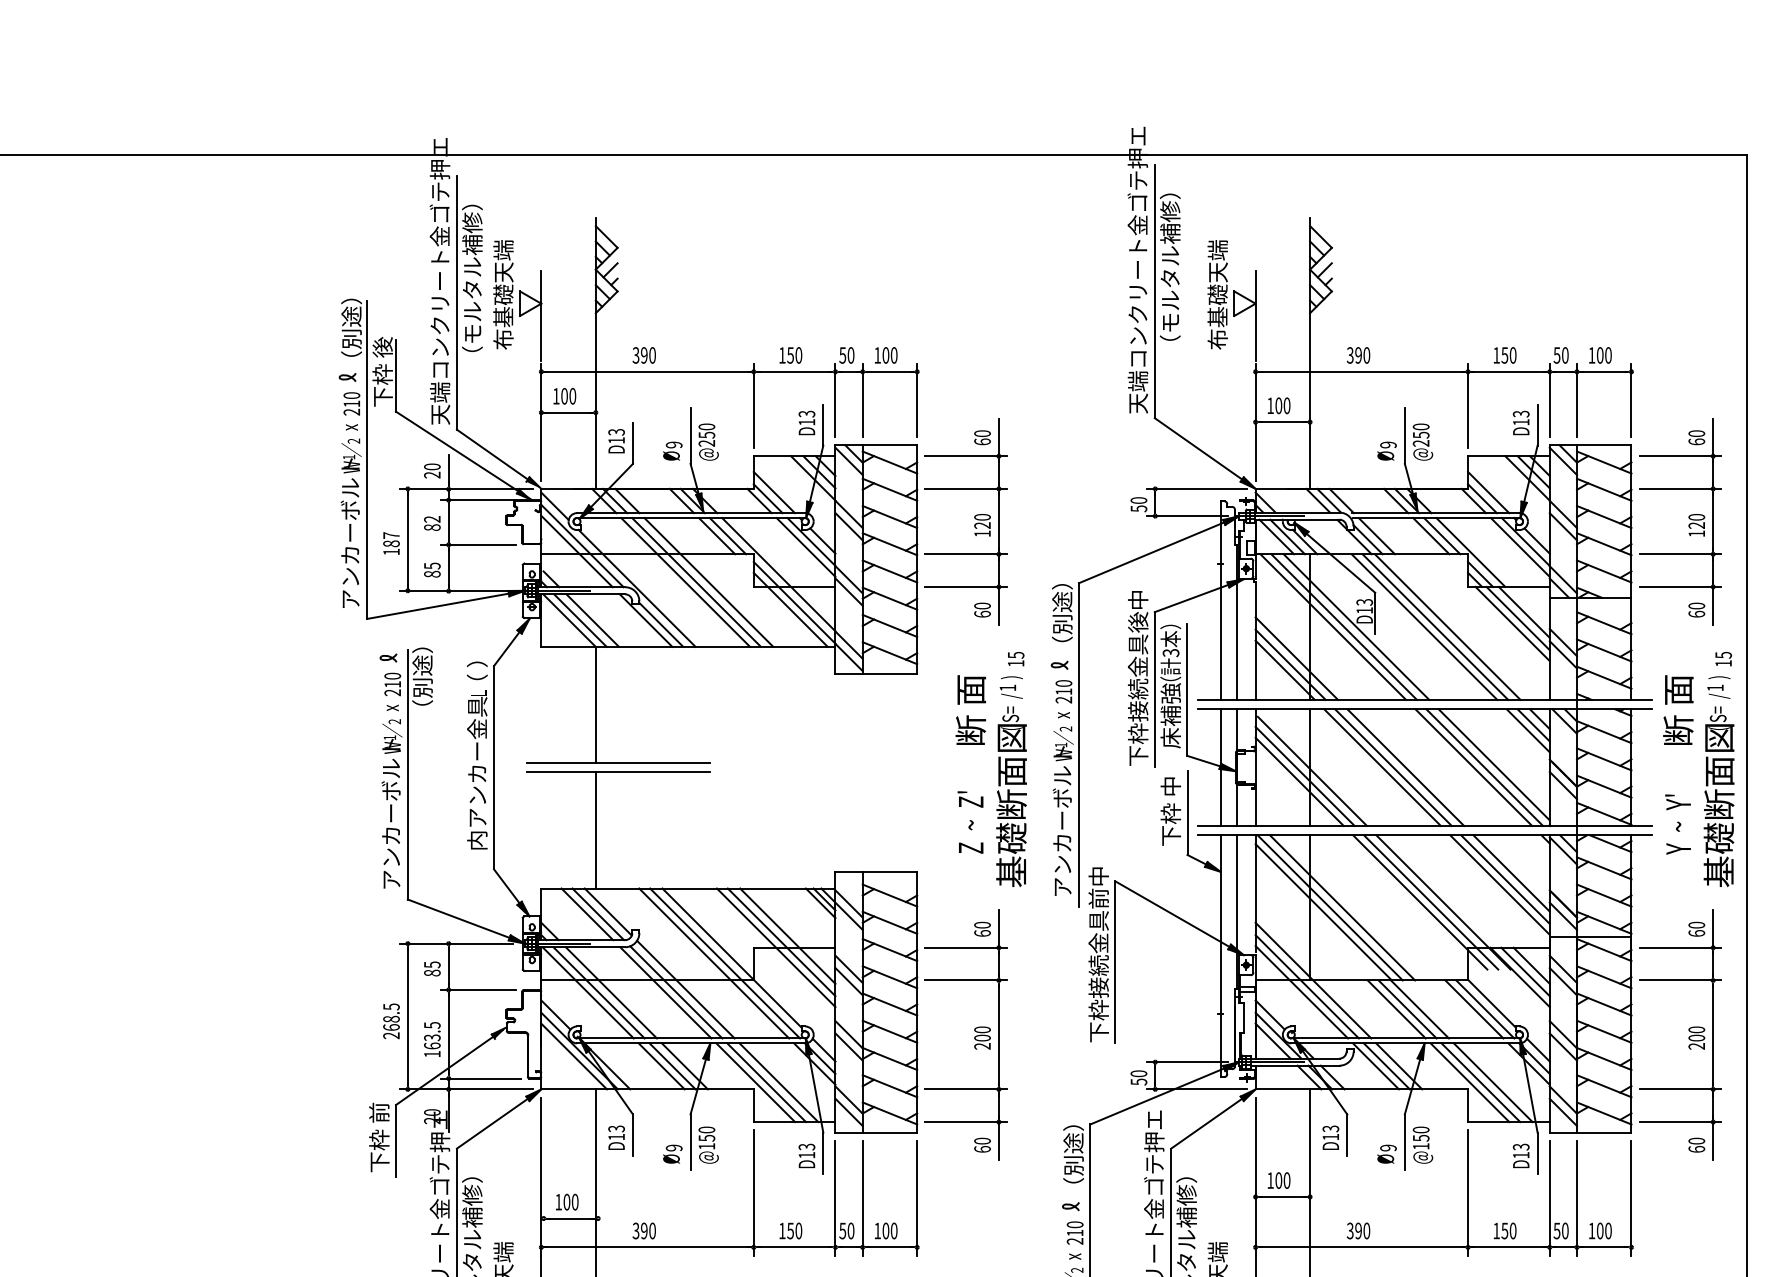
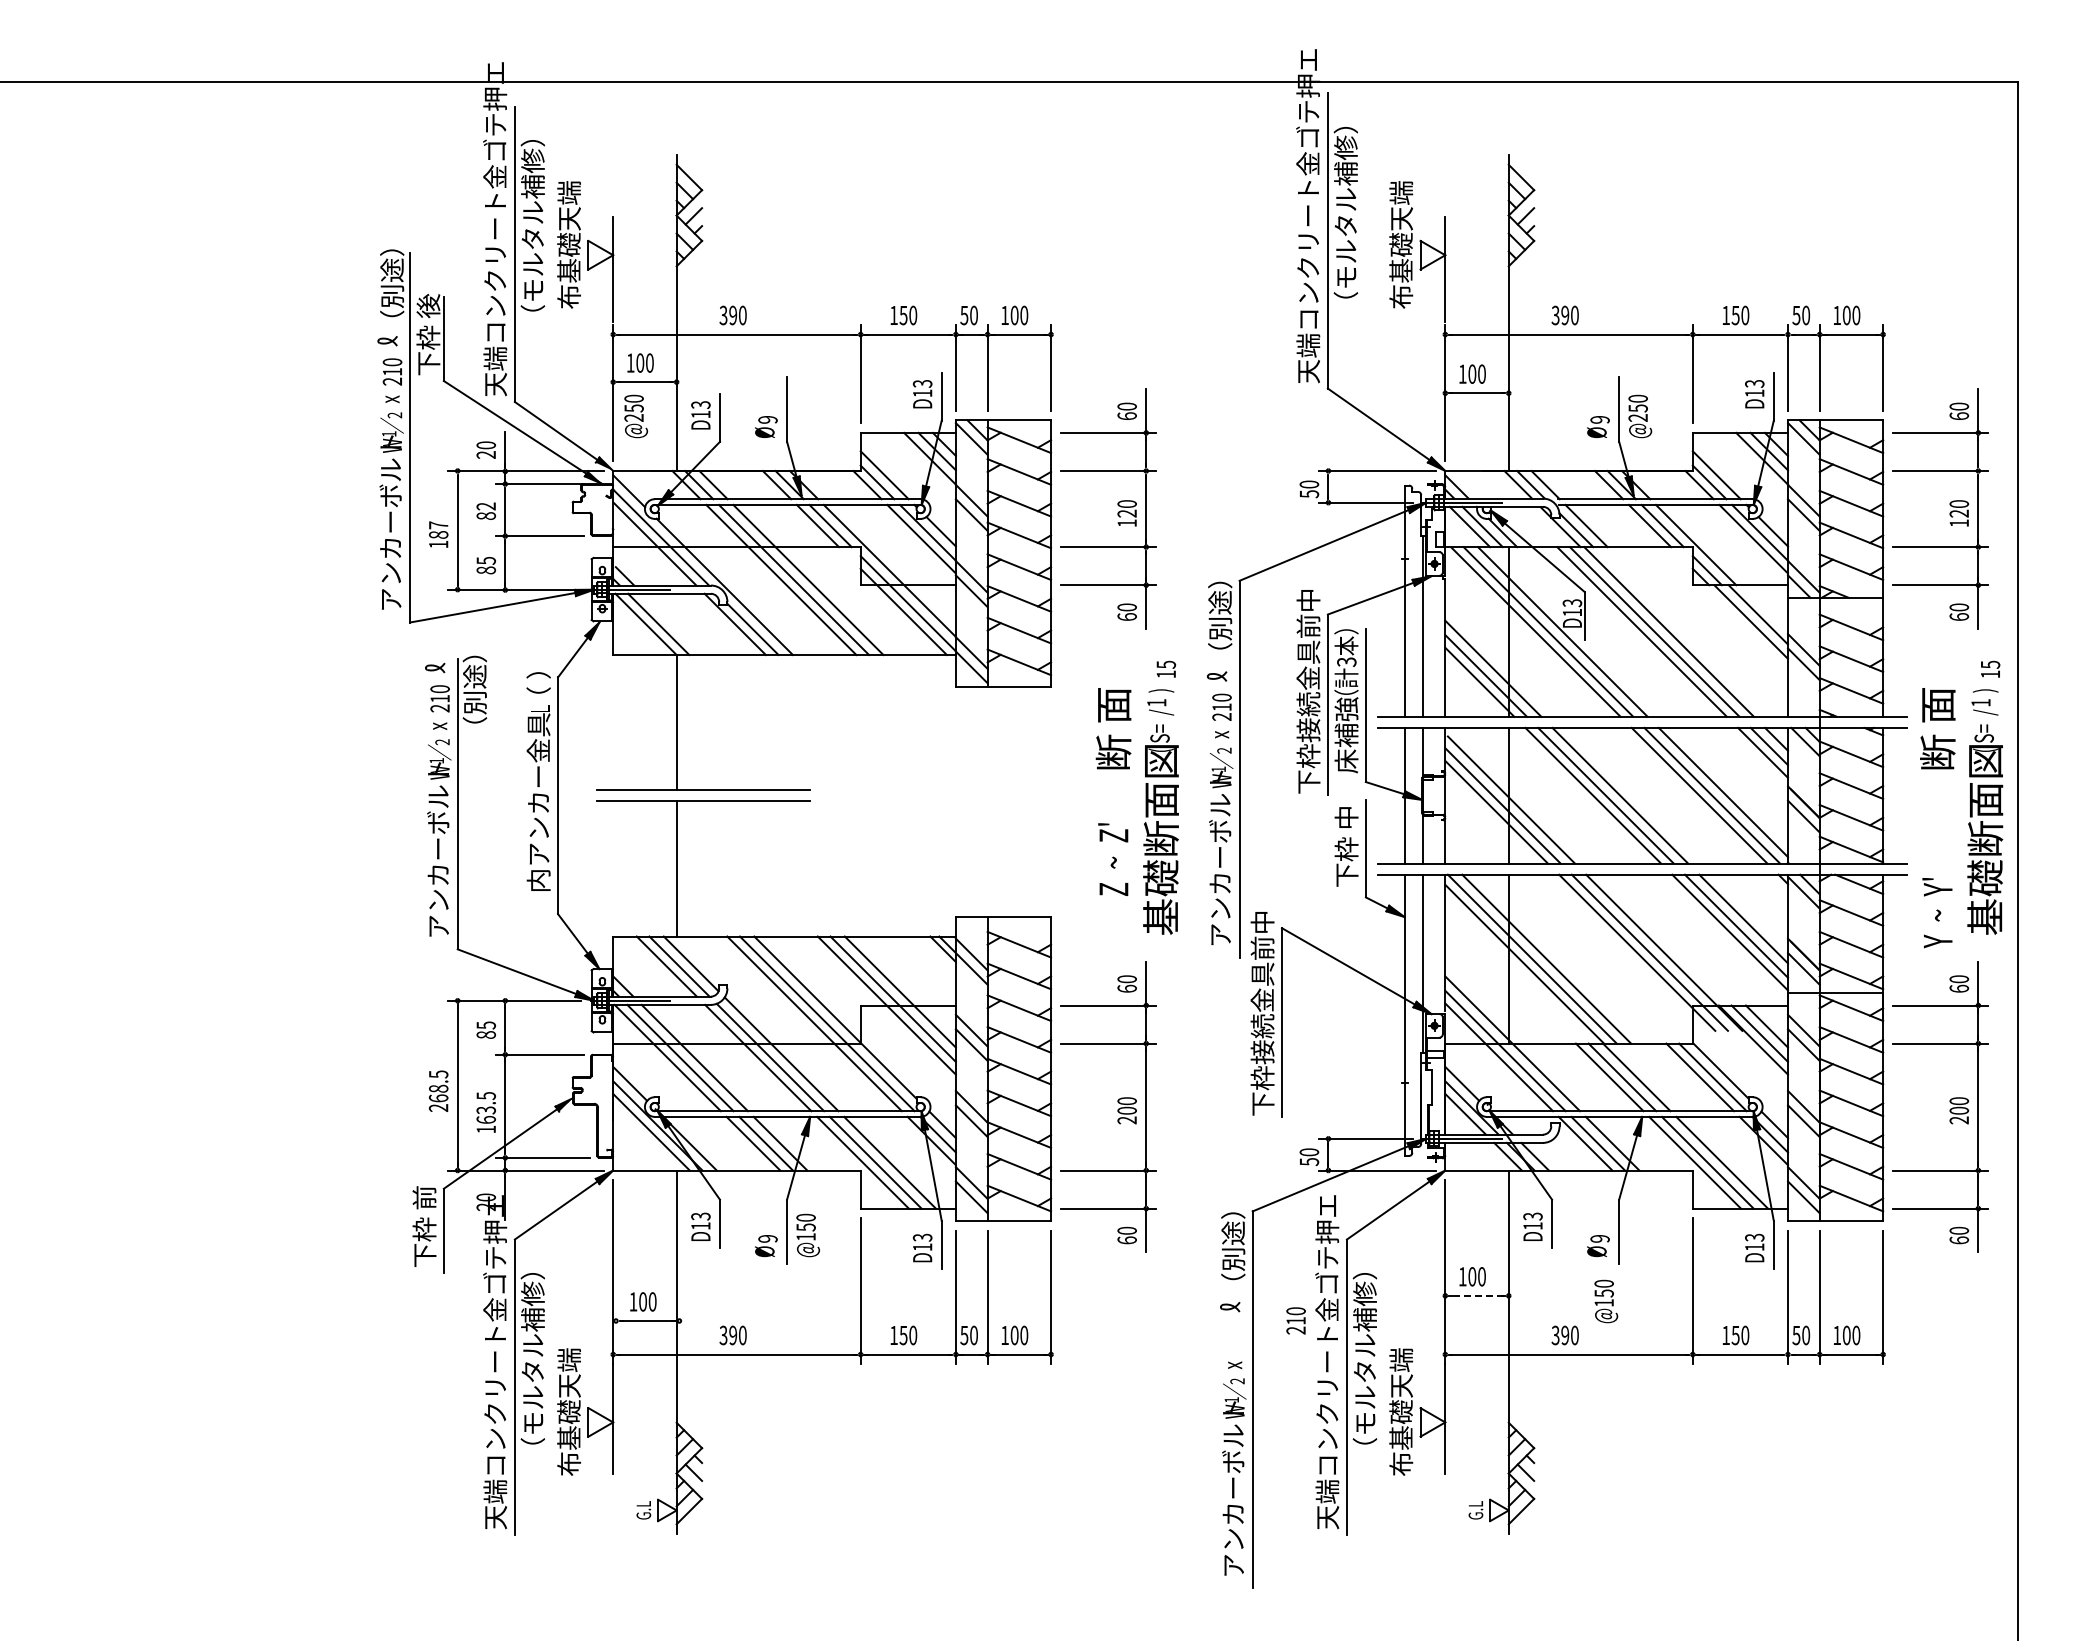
text: (708, 442) -> (636, 416), moved
line: (592, 620) -> (672, 624), removed
text: (1138, 622) -> (1308, 626), 下枠接続金具後中 -> 下枠接続金具前中
line: (1512, 624) -> (1744, 628), removed
text: (1678, 824) -> (1937, 913), moved
line: (820, 903) -> (938, 953), removed
text: (1423, 1145) -> (1606, 1301), moved
line: (1283, 1196) -> (1477, 1295), solid -> dashed
text: (1074, 1232) -> (1295, 1320), moved

